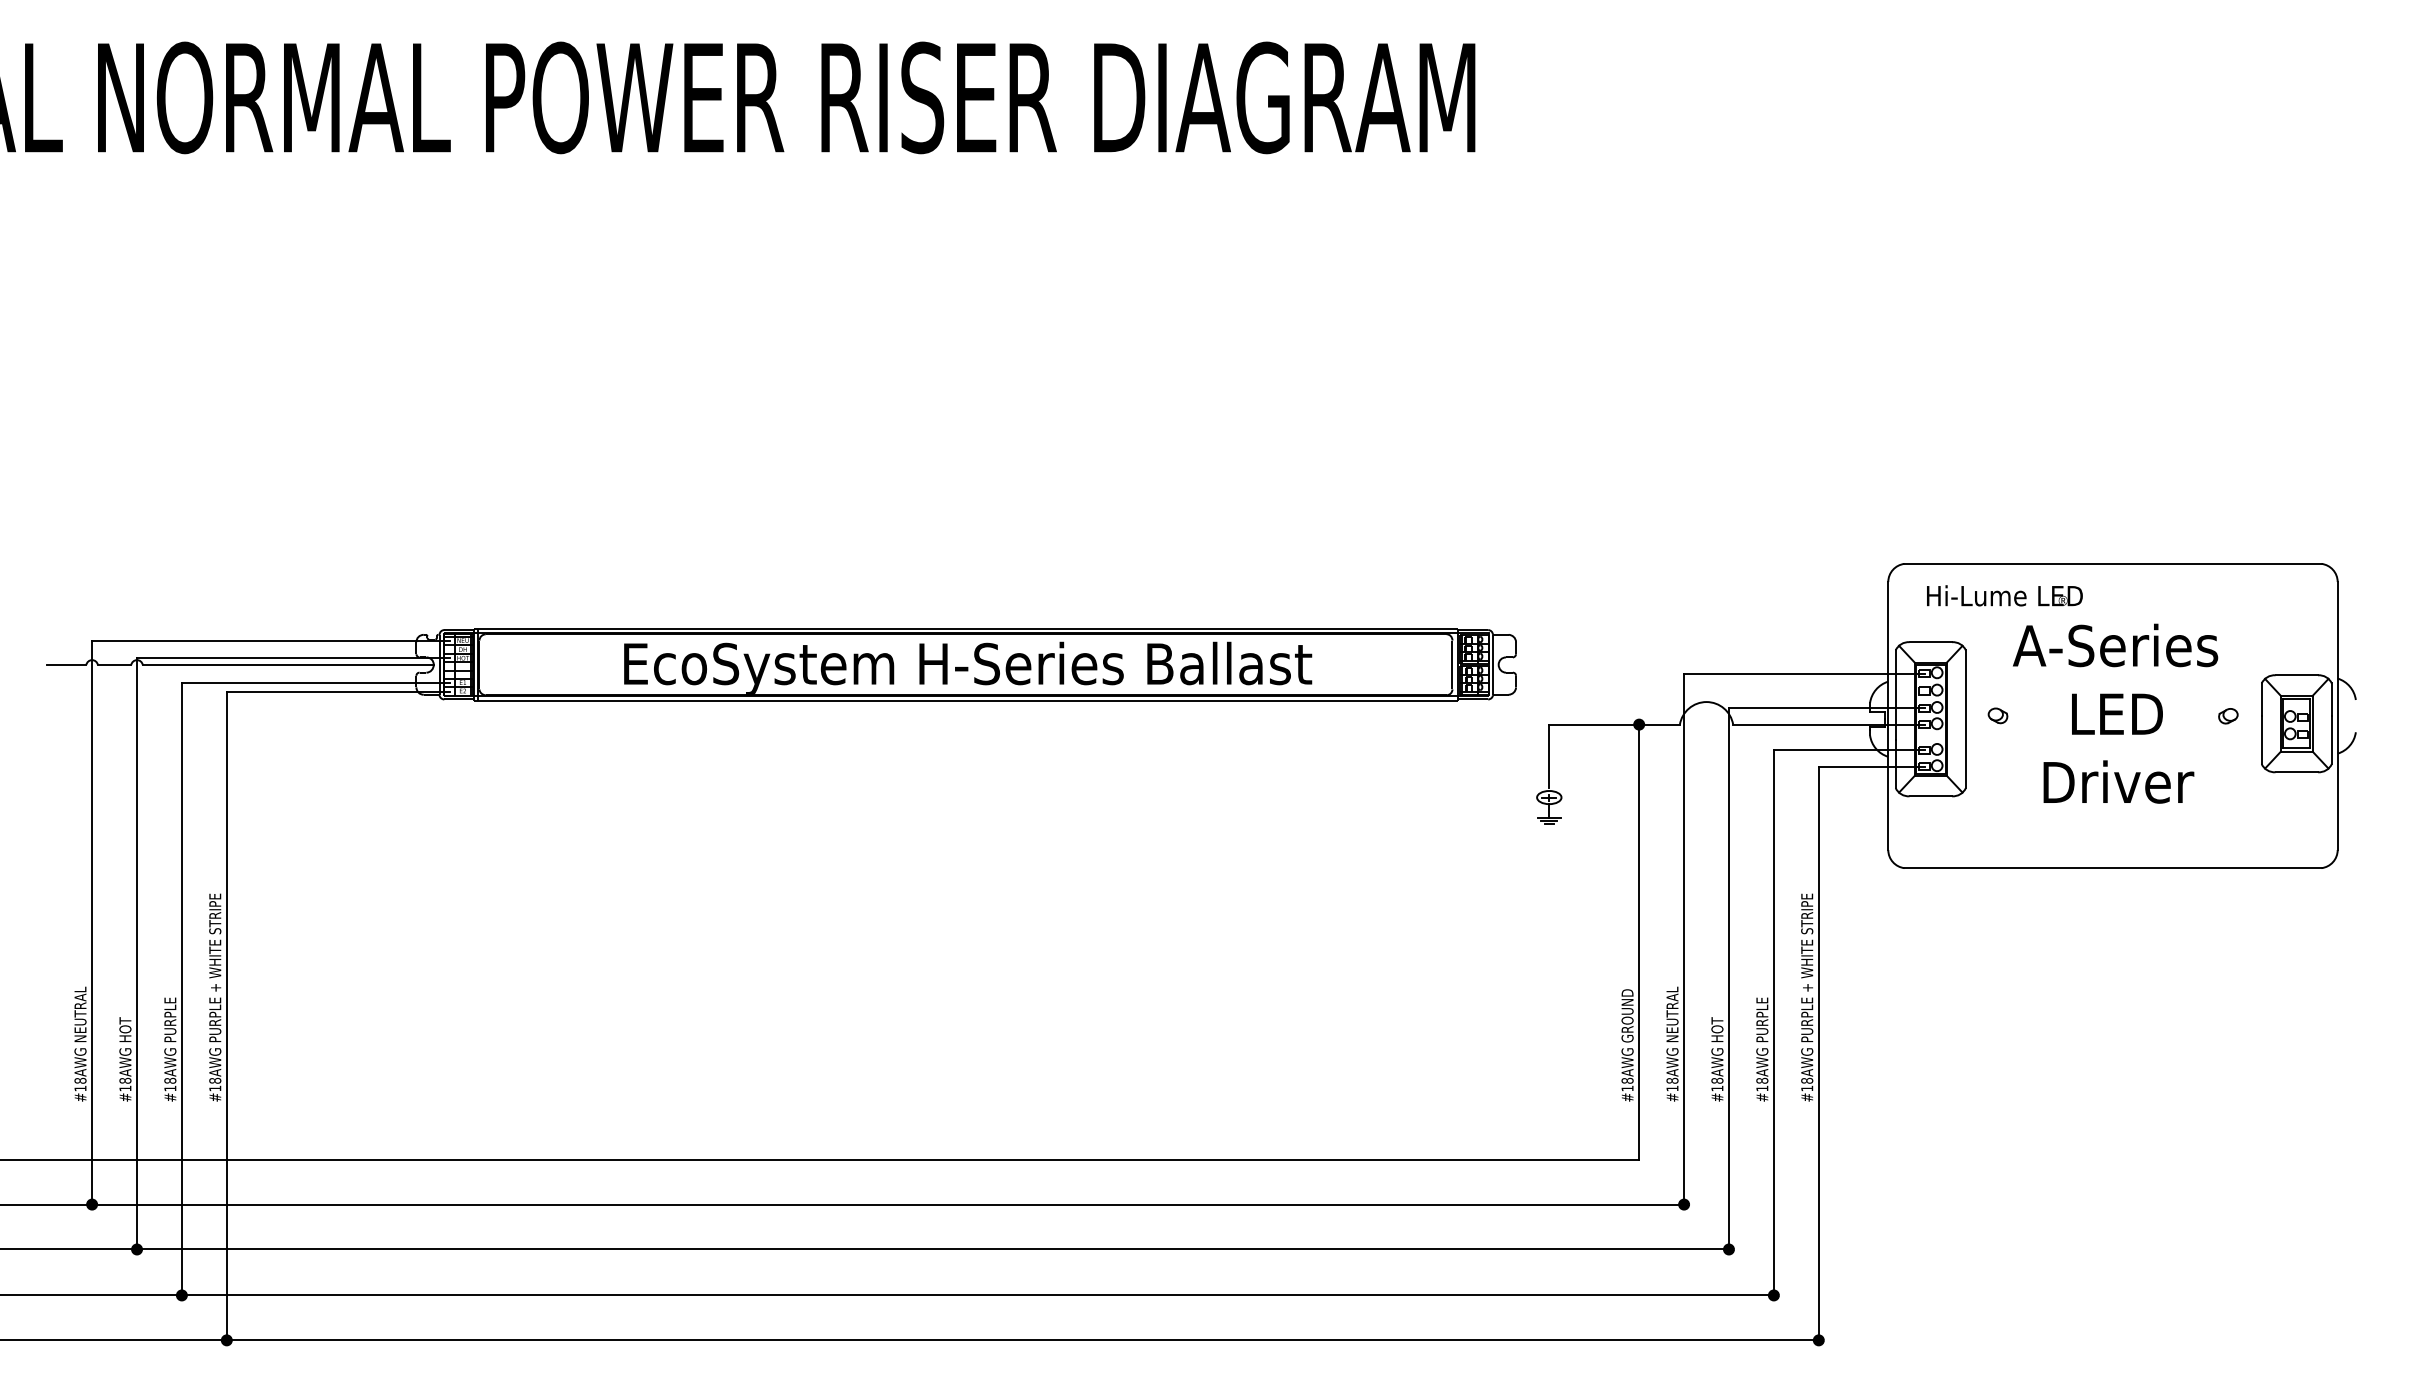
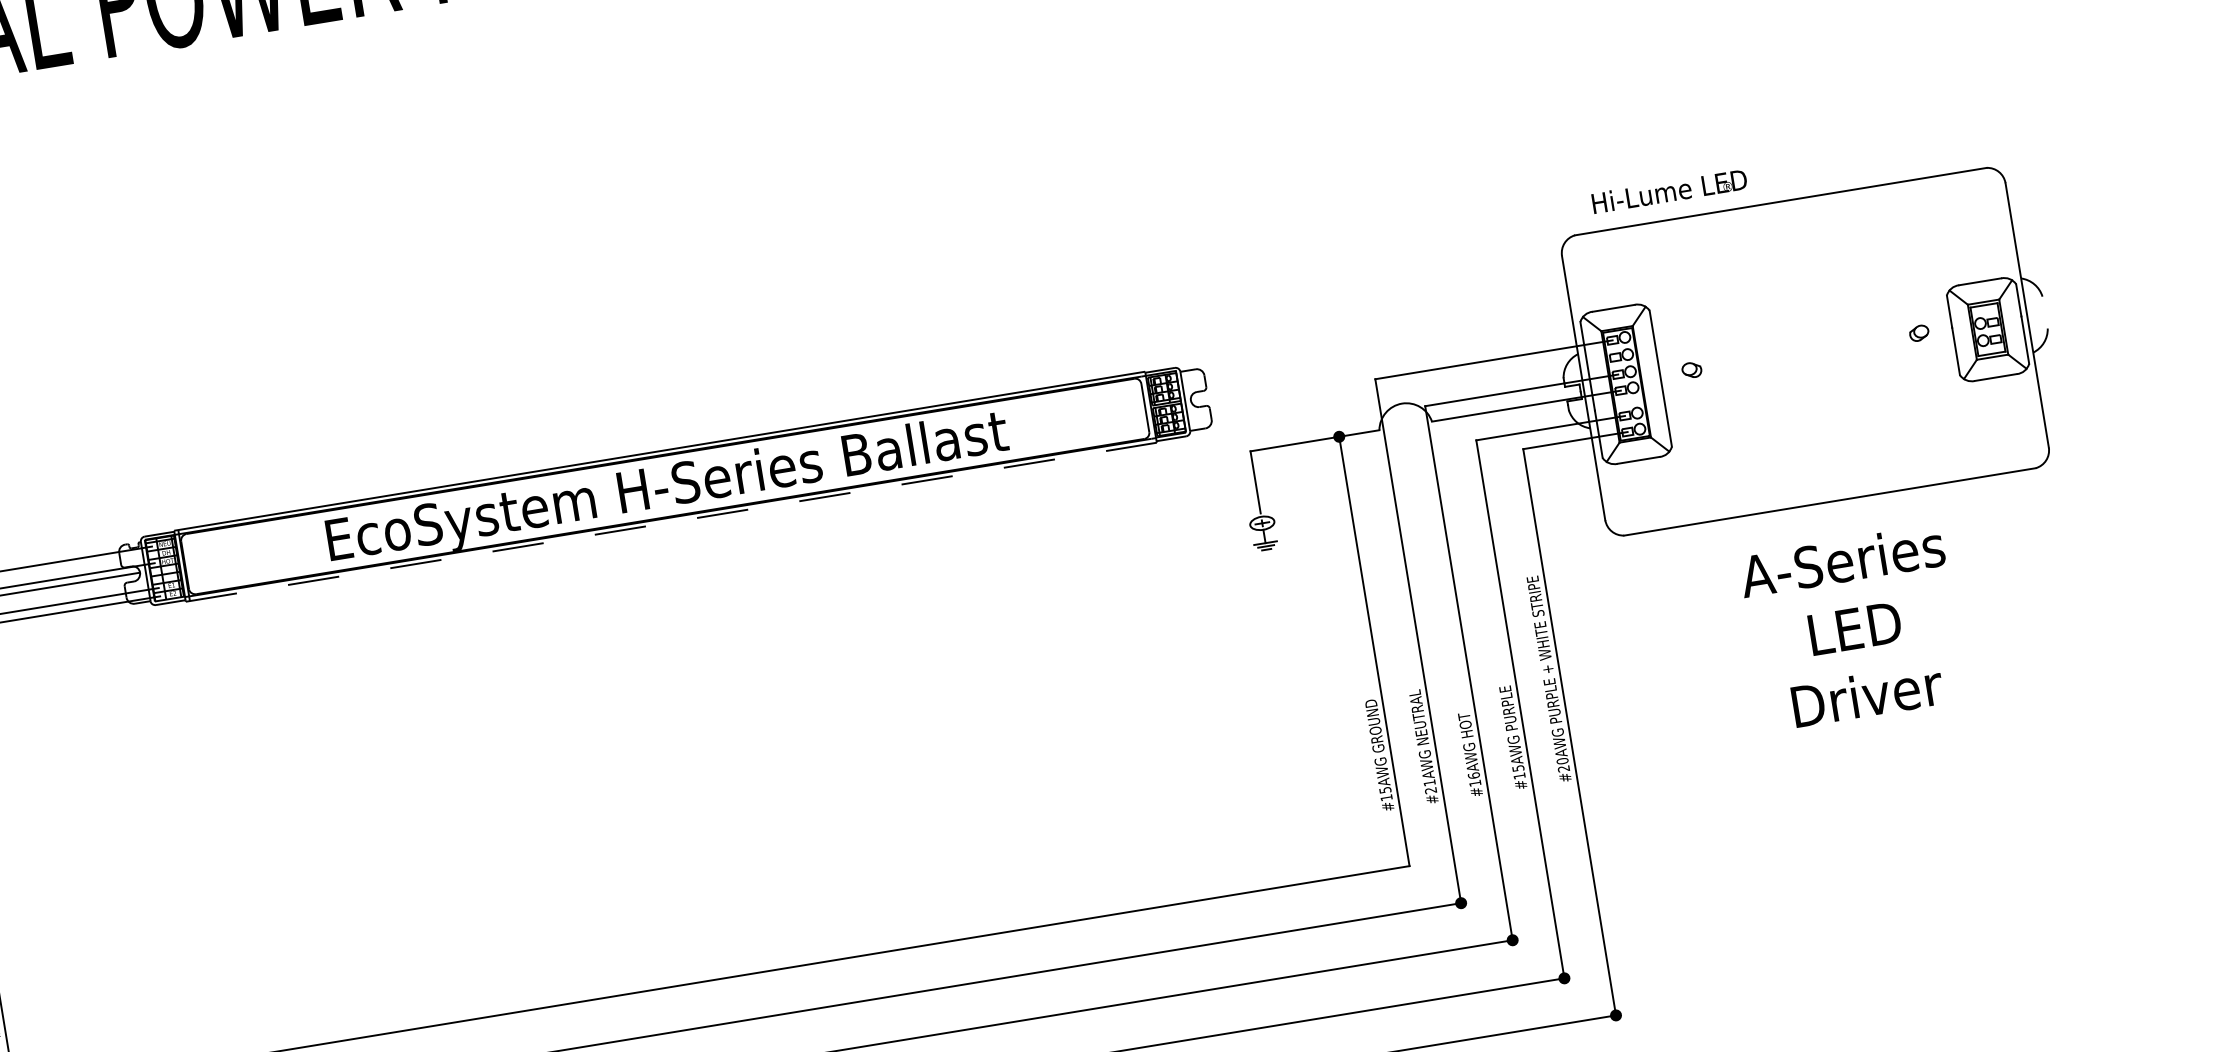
text: (2004, 595) -> (1669, 191), moved
line: (966, 701) -> (671, 522), solid -> dashed
text: (2115, 713) -> (1853, 628), moved
text: (1627, 1080) -> (1385, 789), #18AWG -> #15AWG
text: (1717, 1080) -> (1474, 775), #18AWG -> #16AWG
text: (1762, 1080) -> (1518, 768), #18AWG -> #15AWG
text: (1672, 1084) -> (1430, 786), #18AWG -> #21AWG
text: (1806, 1084) -> (1562, 764), #18AWG -> #20AWG

